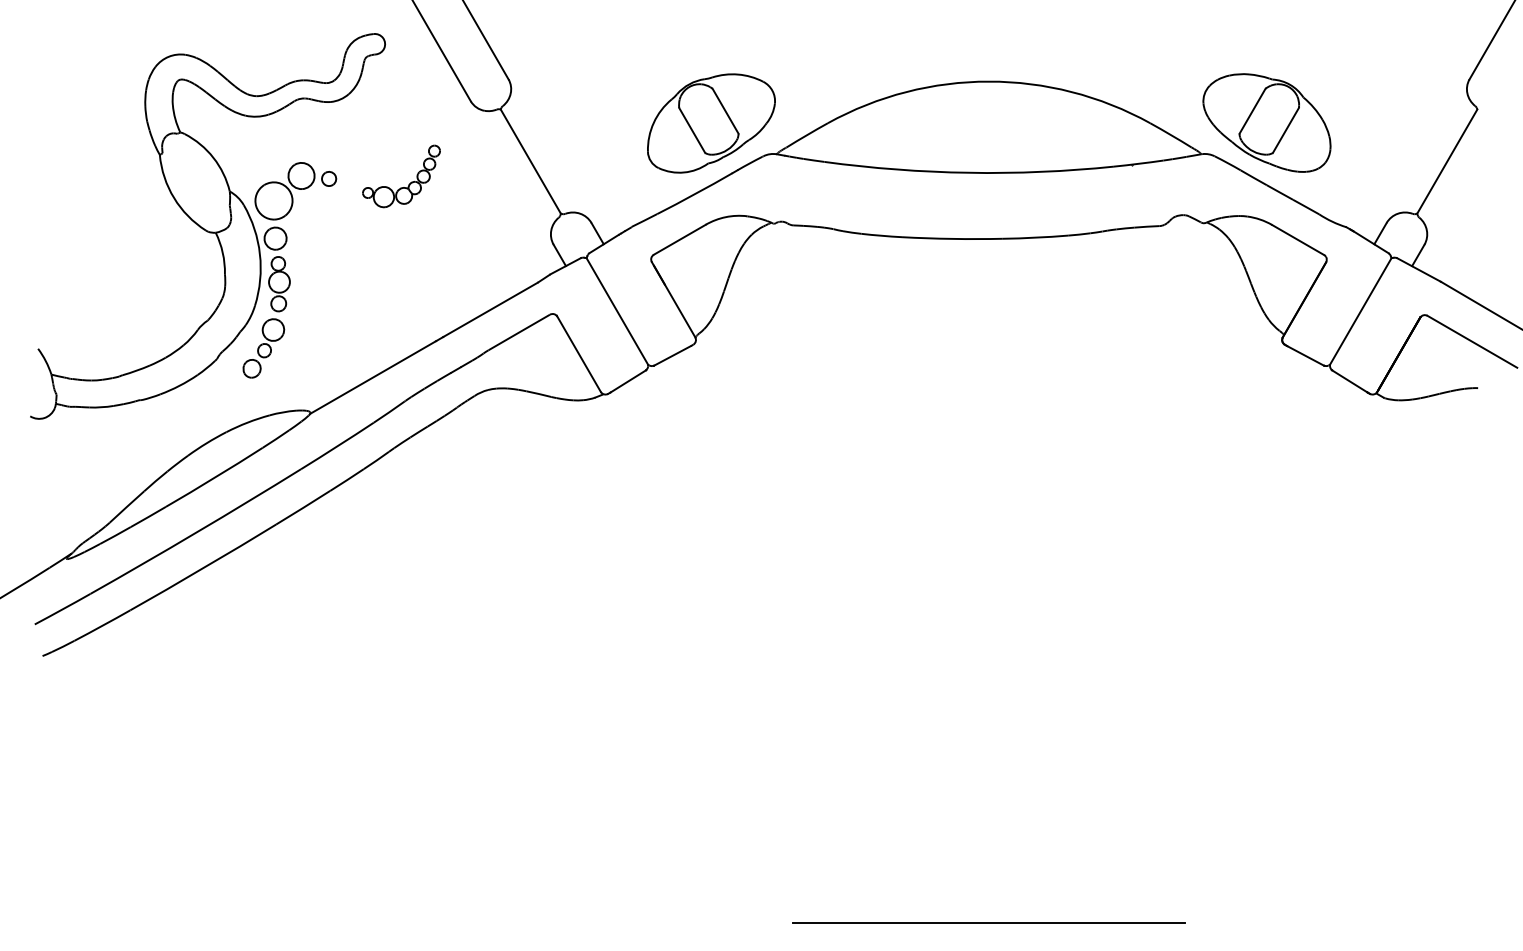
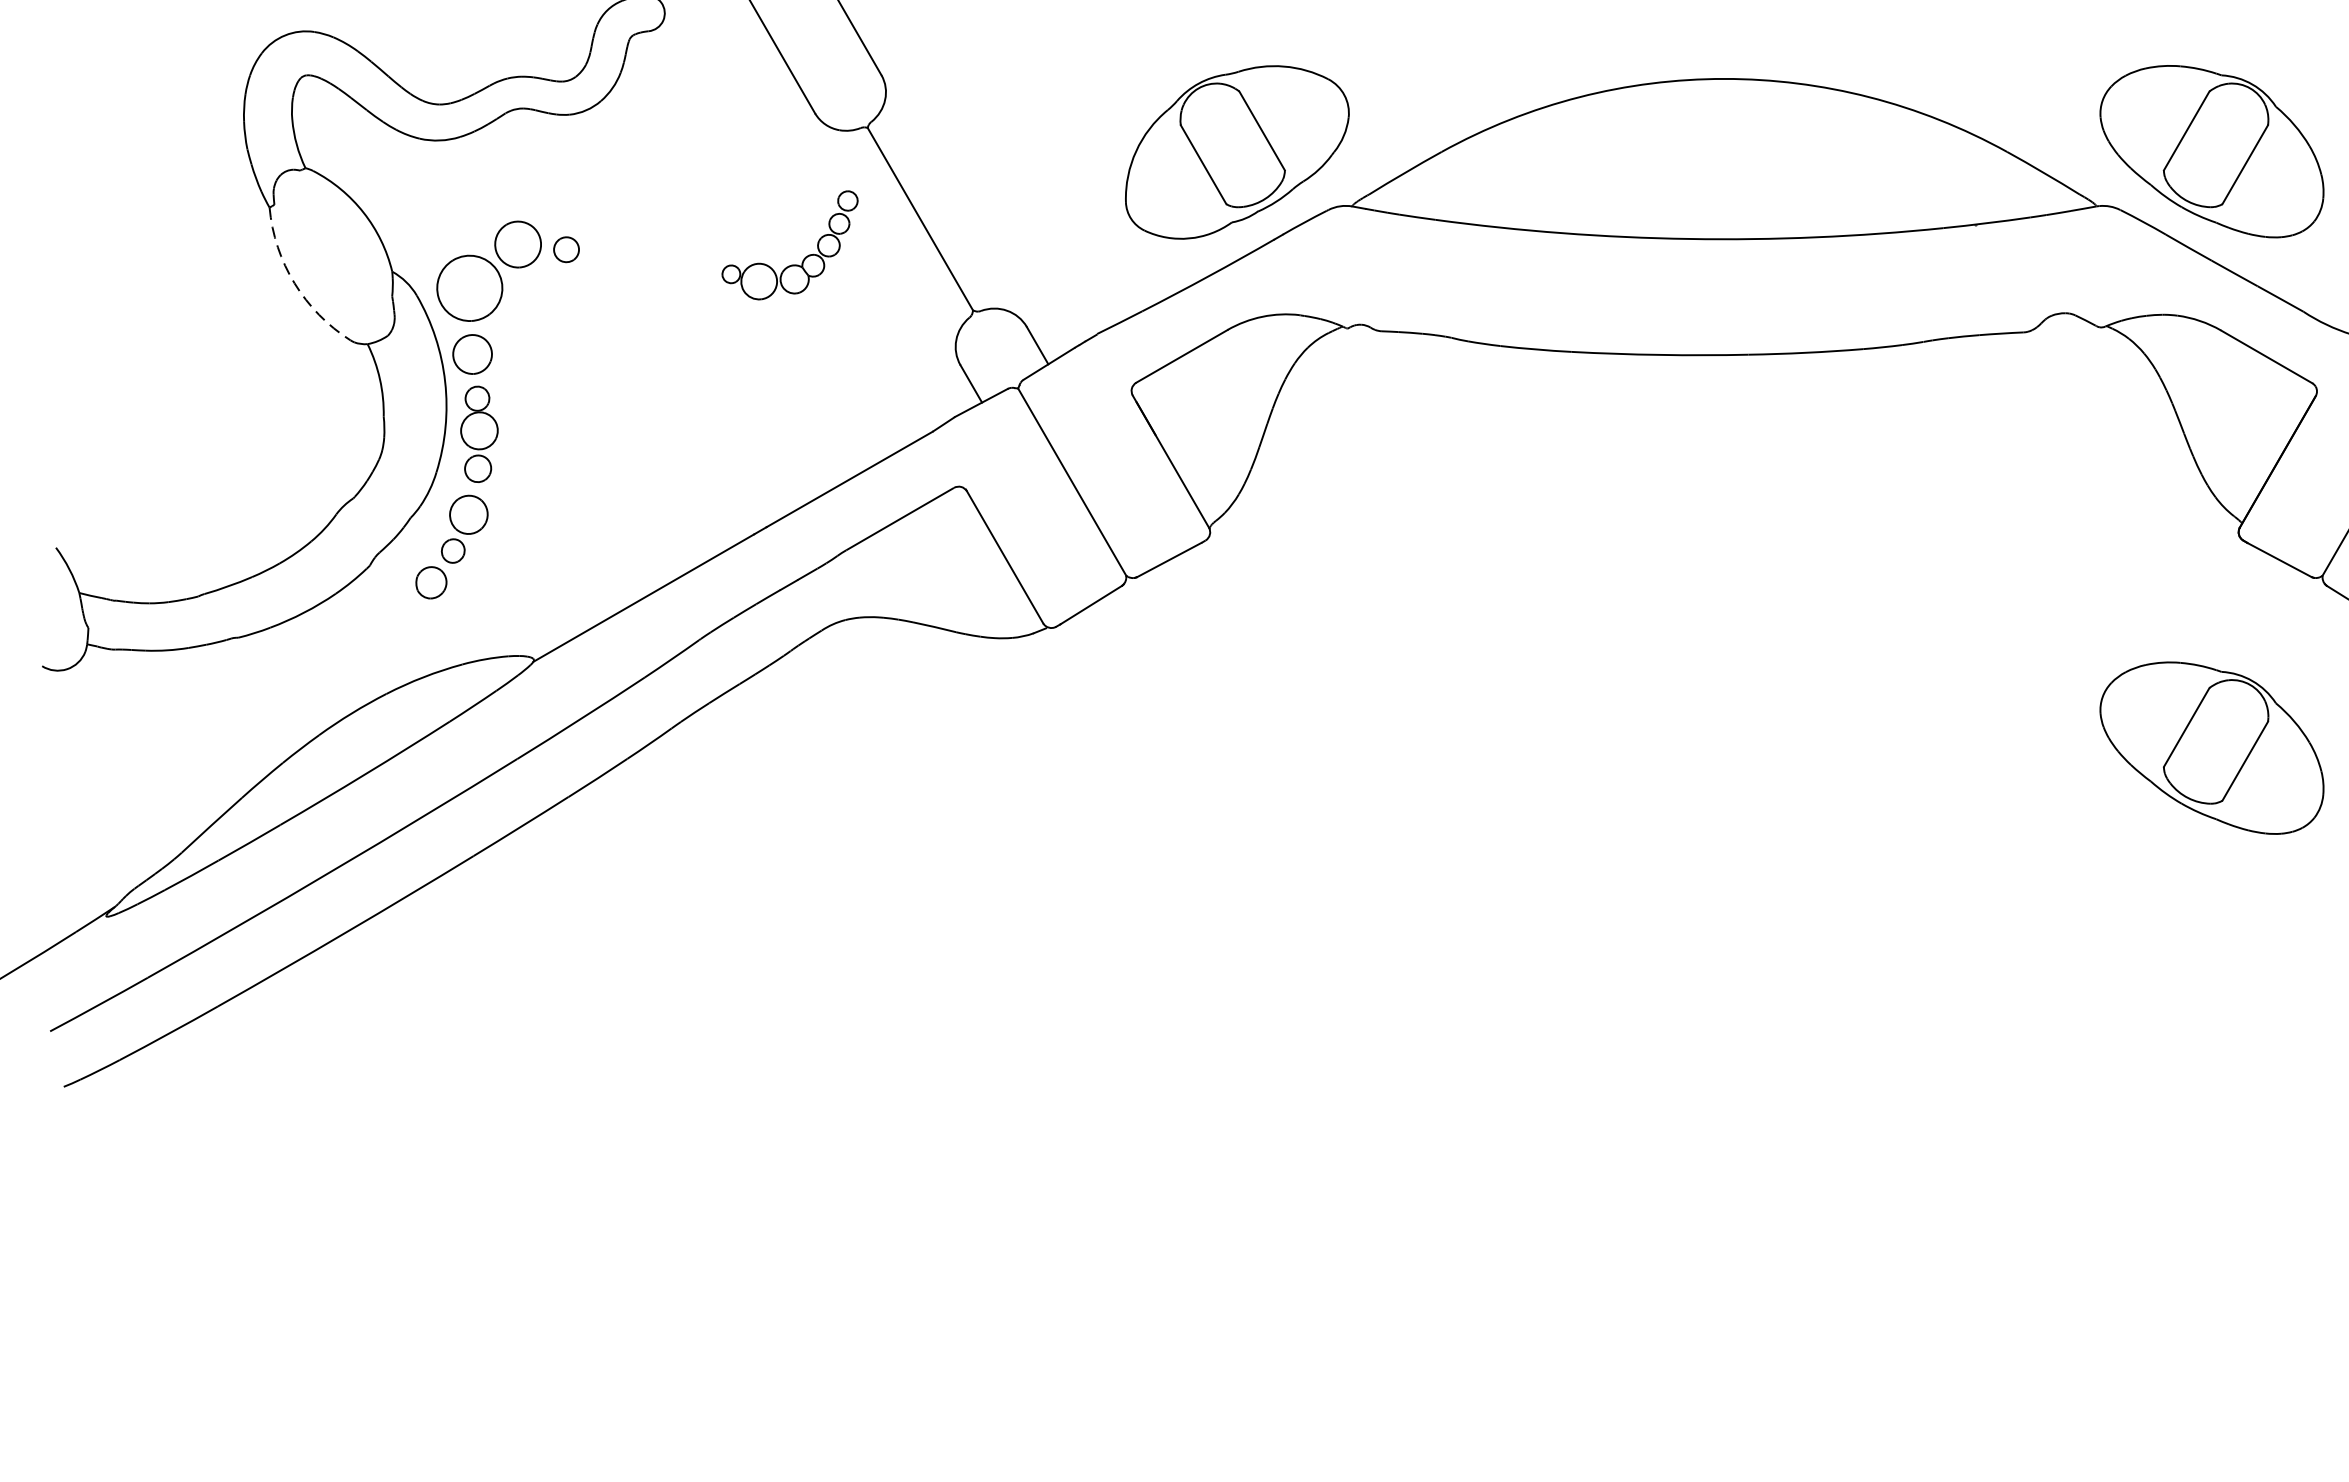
part: (409, 183) -> (804, 257), moved
arc: (174, 198) -> (295, 284), solid -> dashed
part: (1266, 462) -> (2211, 747), added

